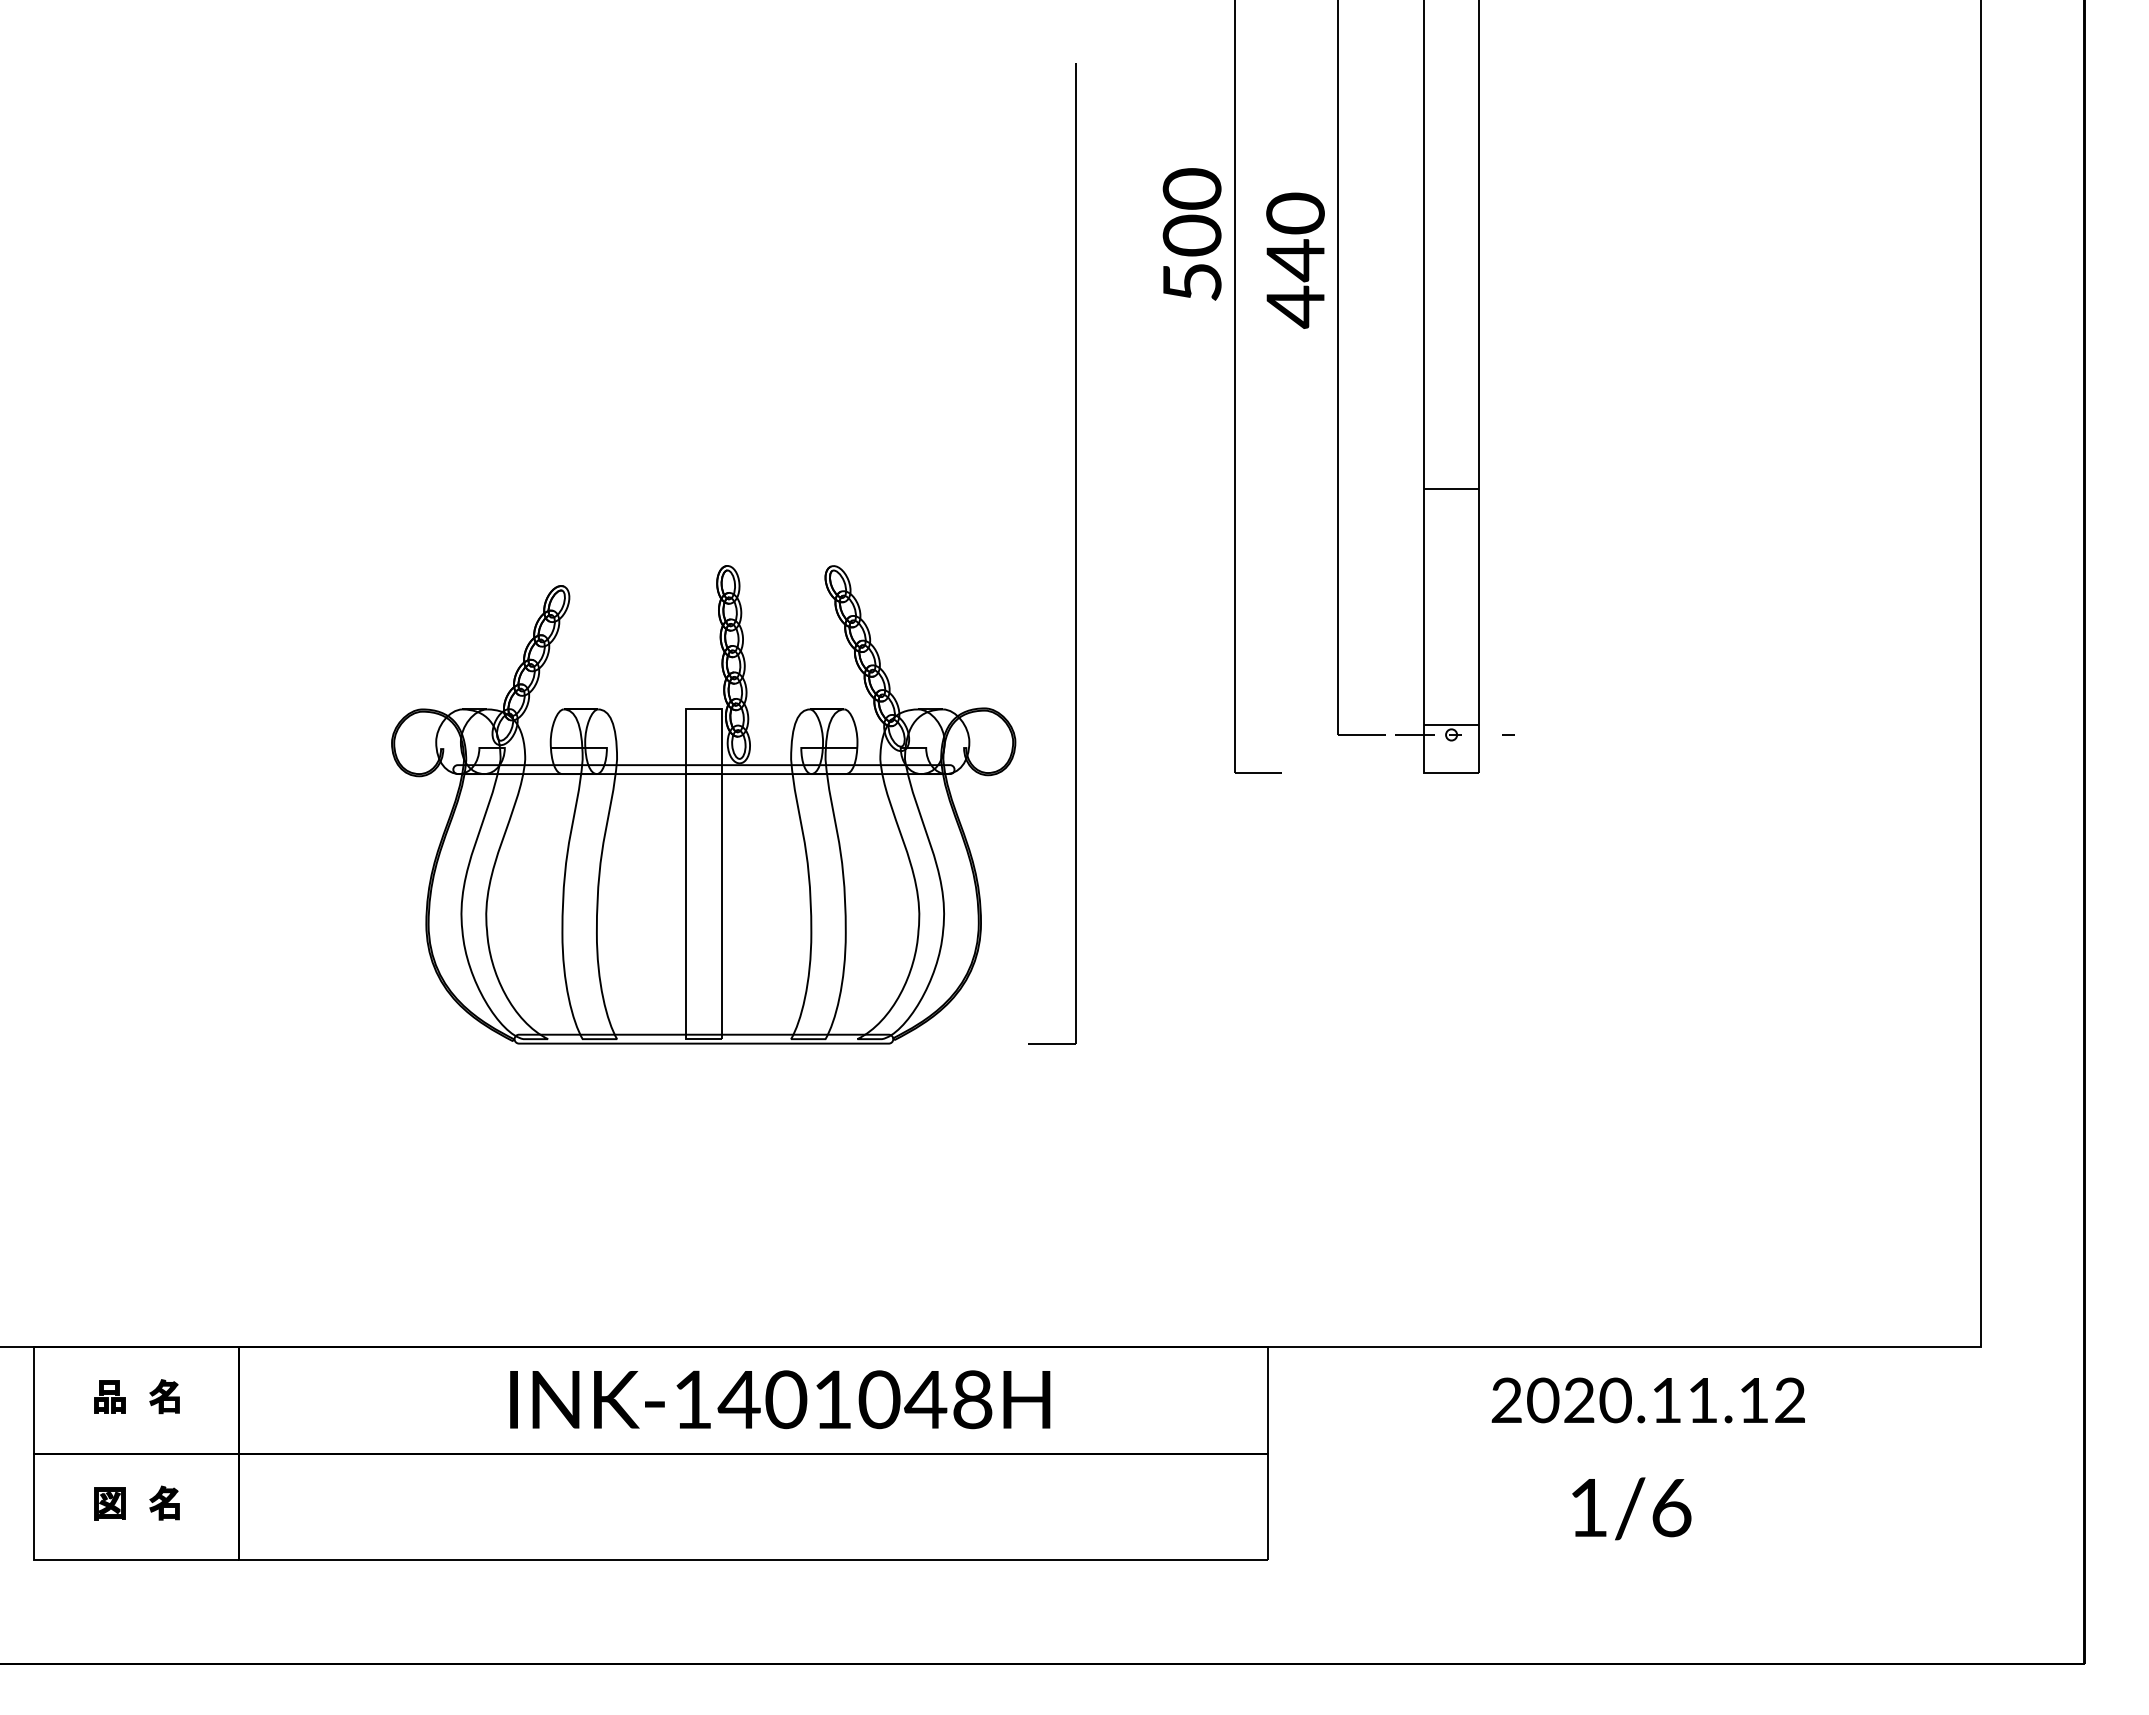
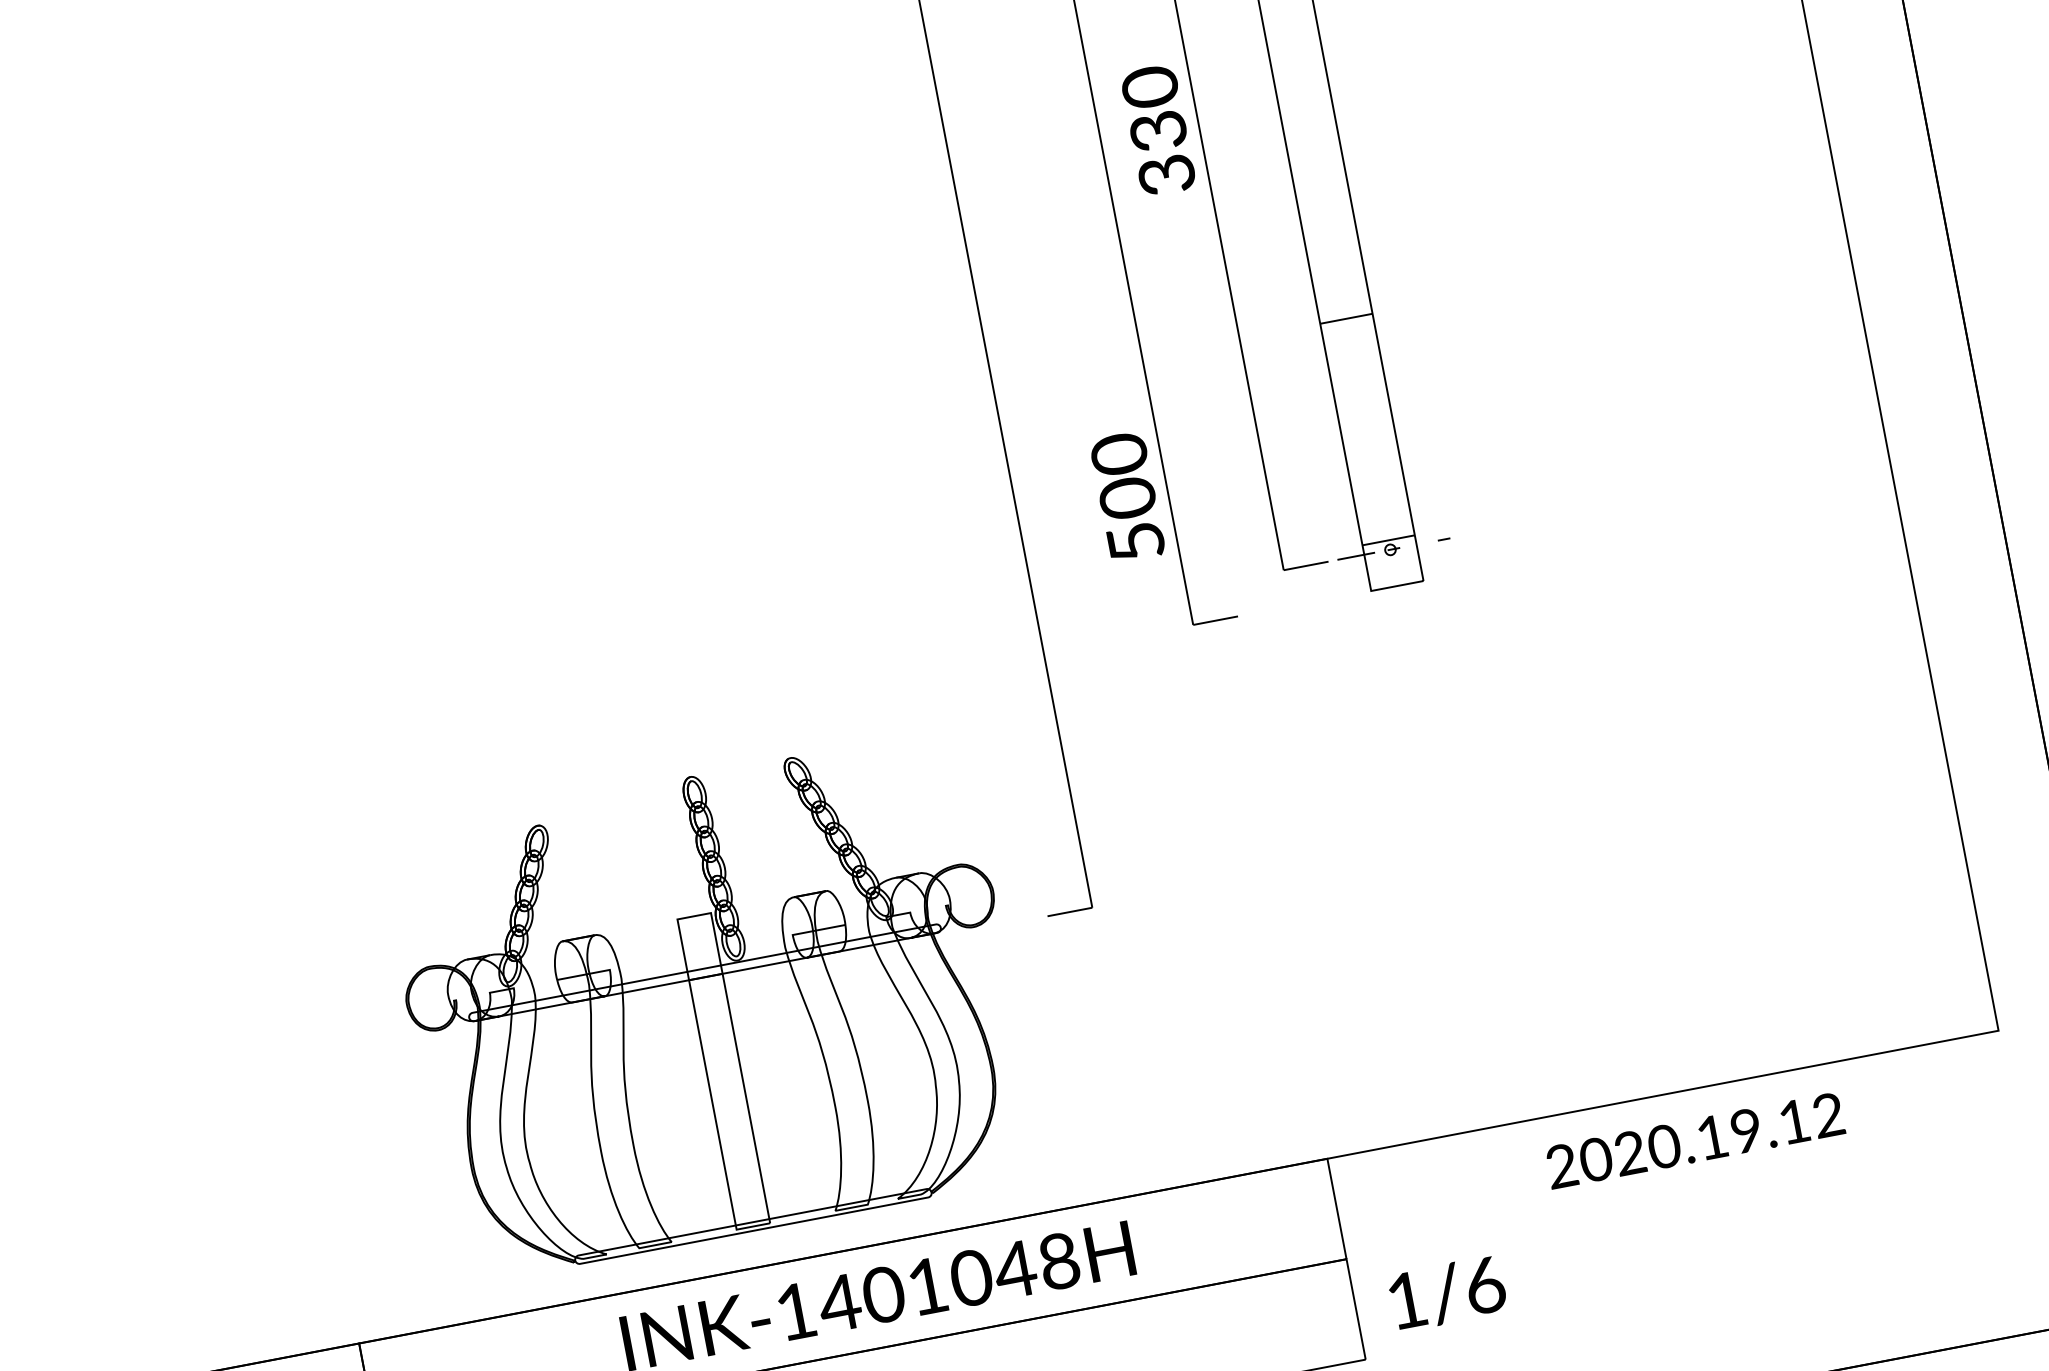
text: (1191, 234) -> (1126, 497), moved
text: (1295, 283) -> (1162, 153), 440 -> 330
part: (703, 804) -> (710, 1005), moved
text: (1702, 1399) -> (1745, 1130), 2020.11.12 -> 2020.19.12
text: (1631, 1508) -> (1447, 1293), moved

